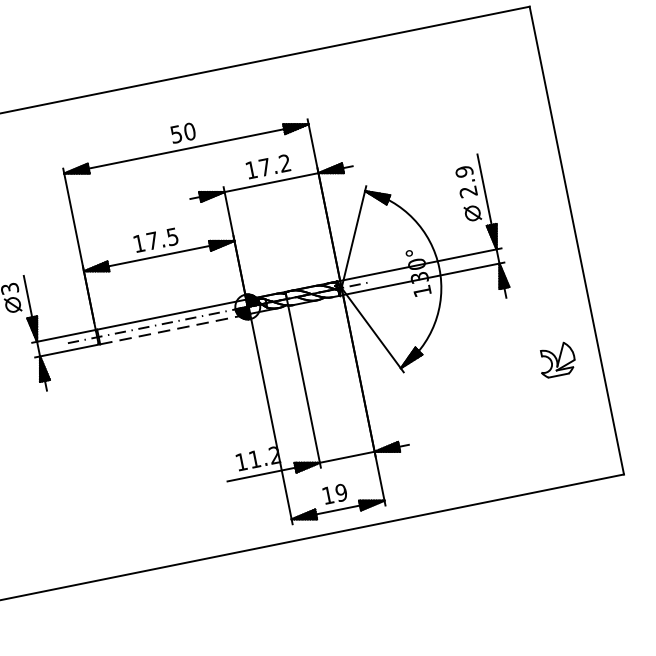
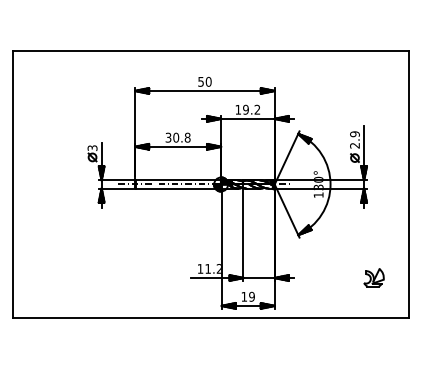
text: (263, 167) -> (245, 109), 17.2 -> 19.2
text: (154, 240) -> (177, 137), 17.5 -> 30.8
line: (174, 329) -> (178, 188), dashed -> solid
part: (556, 359) -> (373, 277), moved

